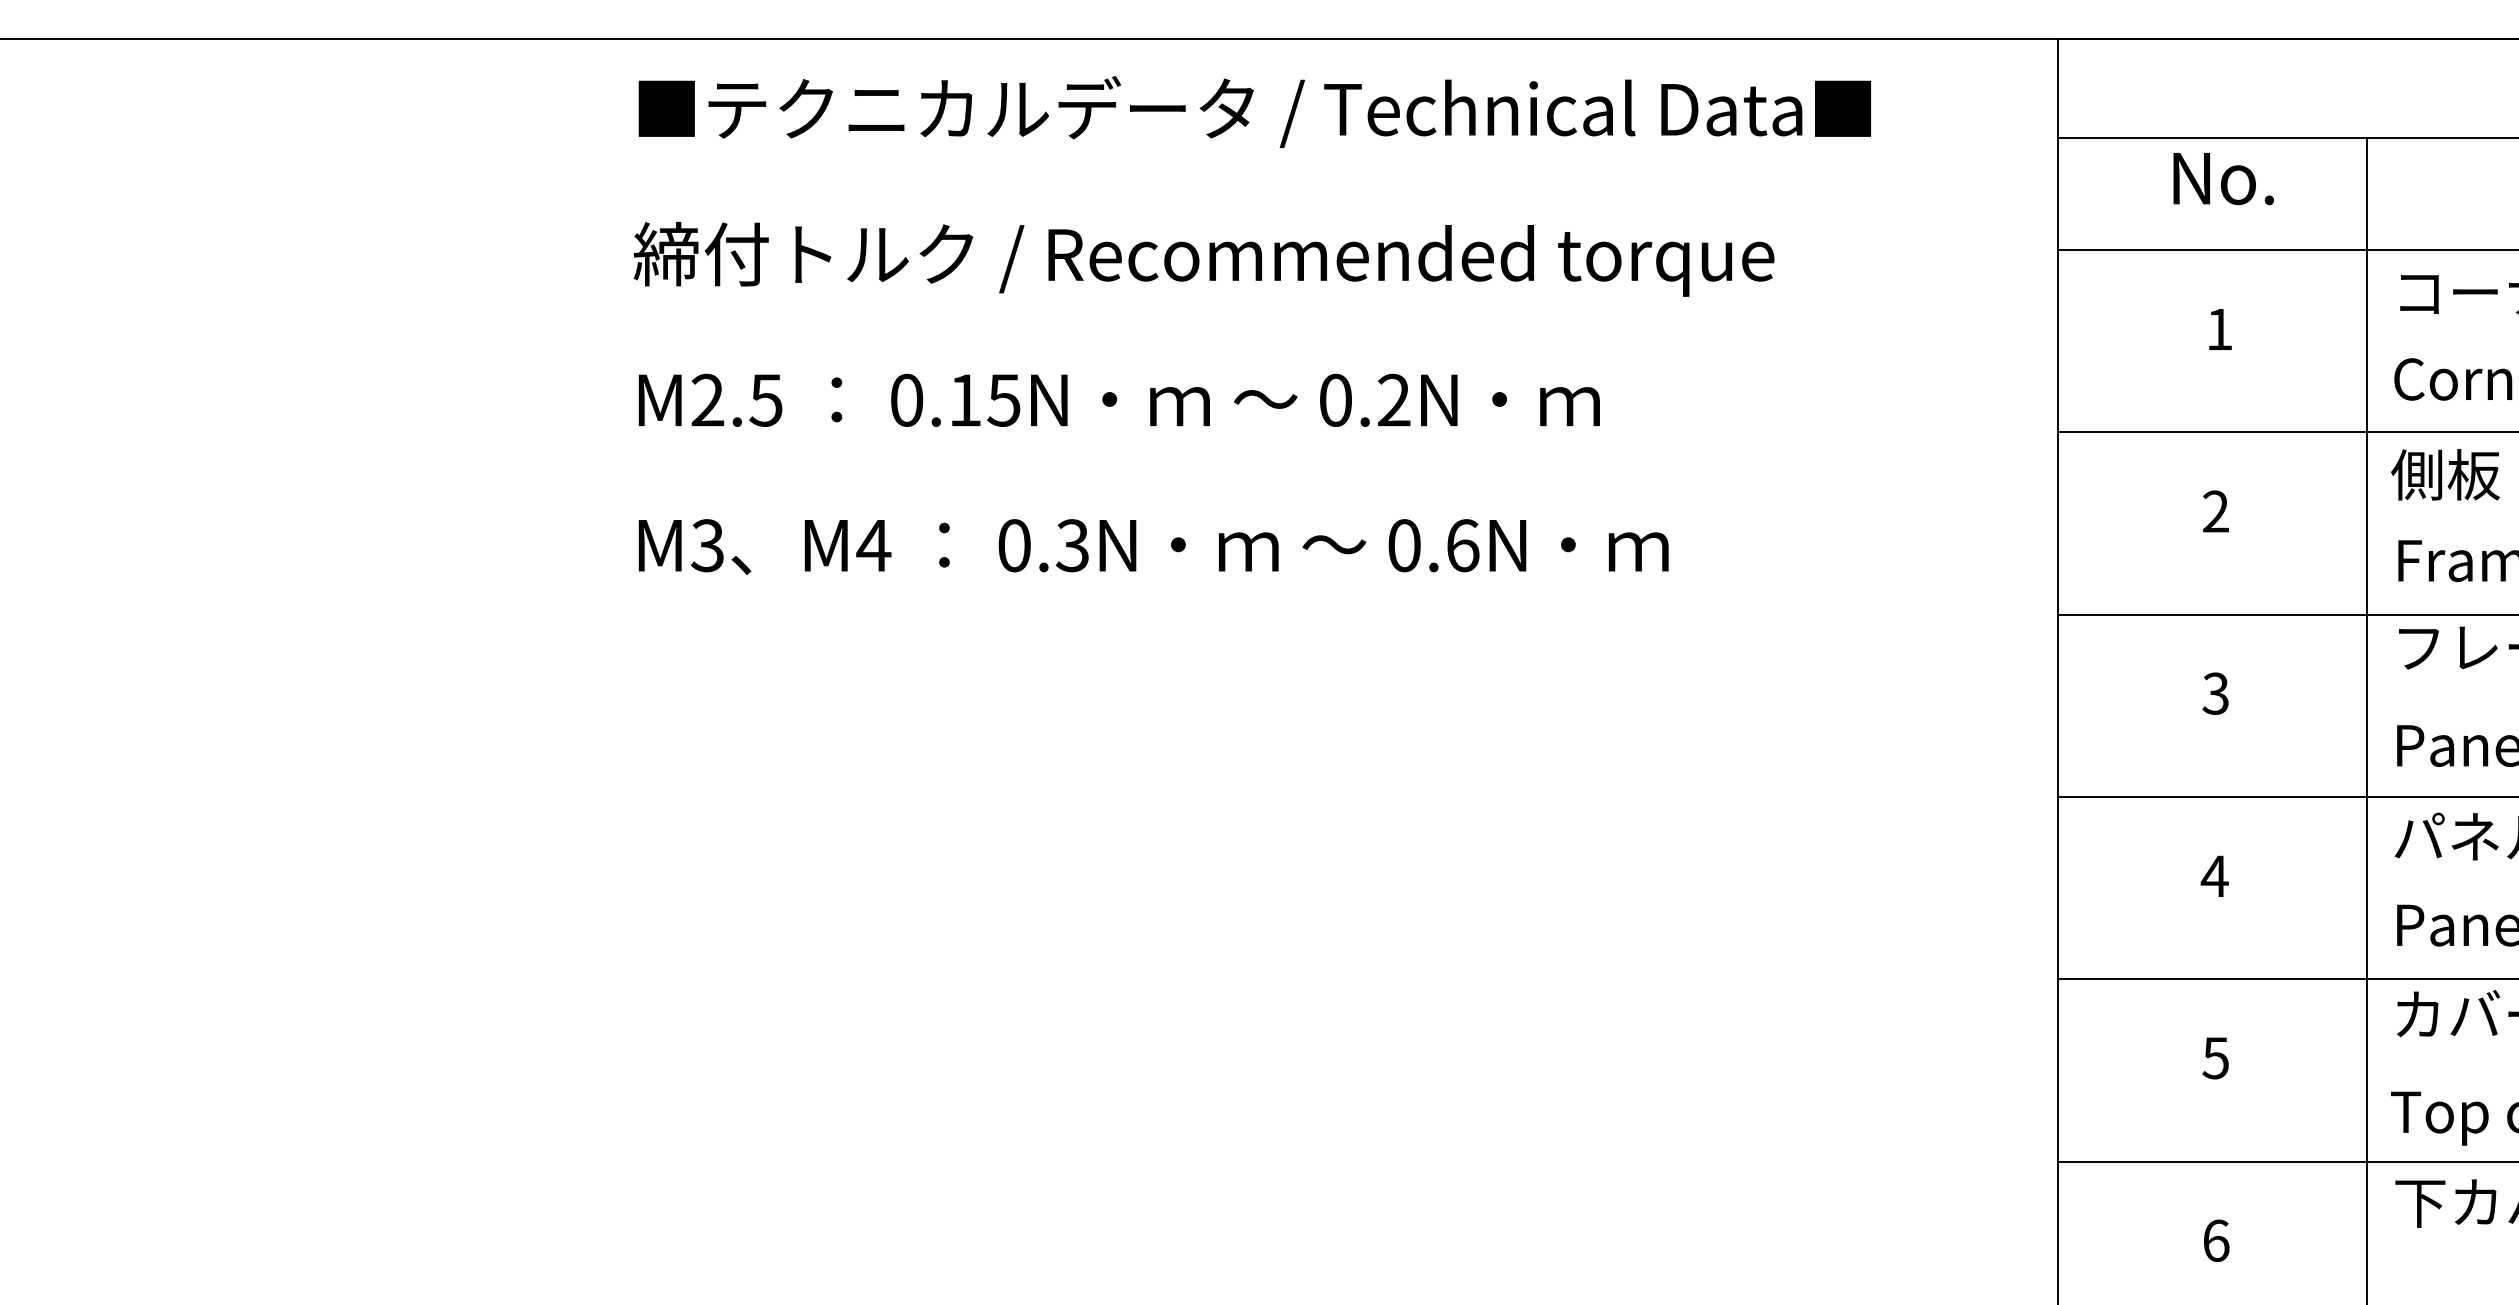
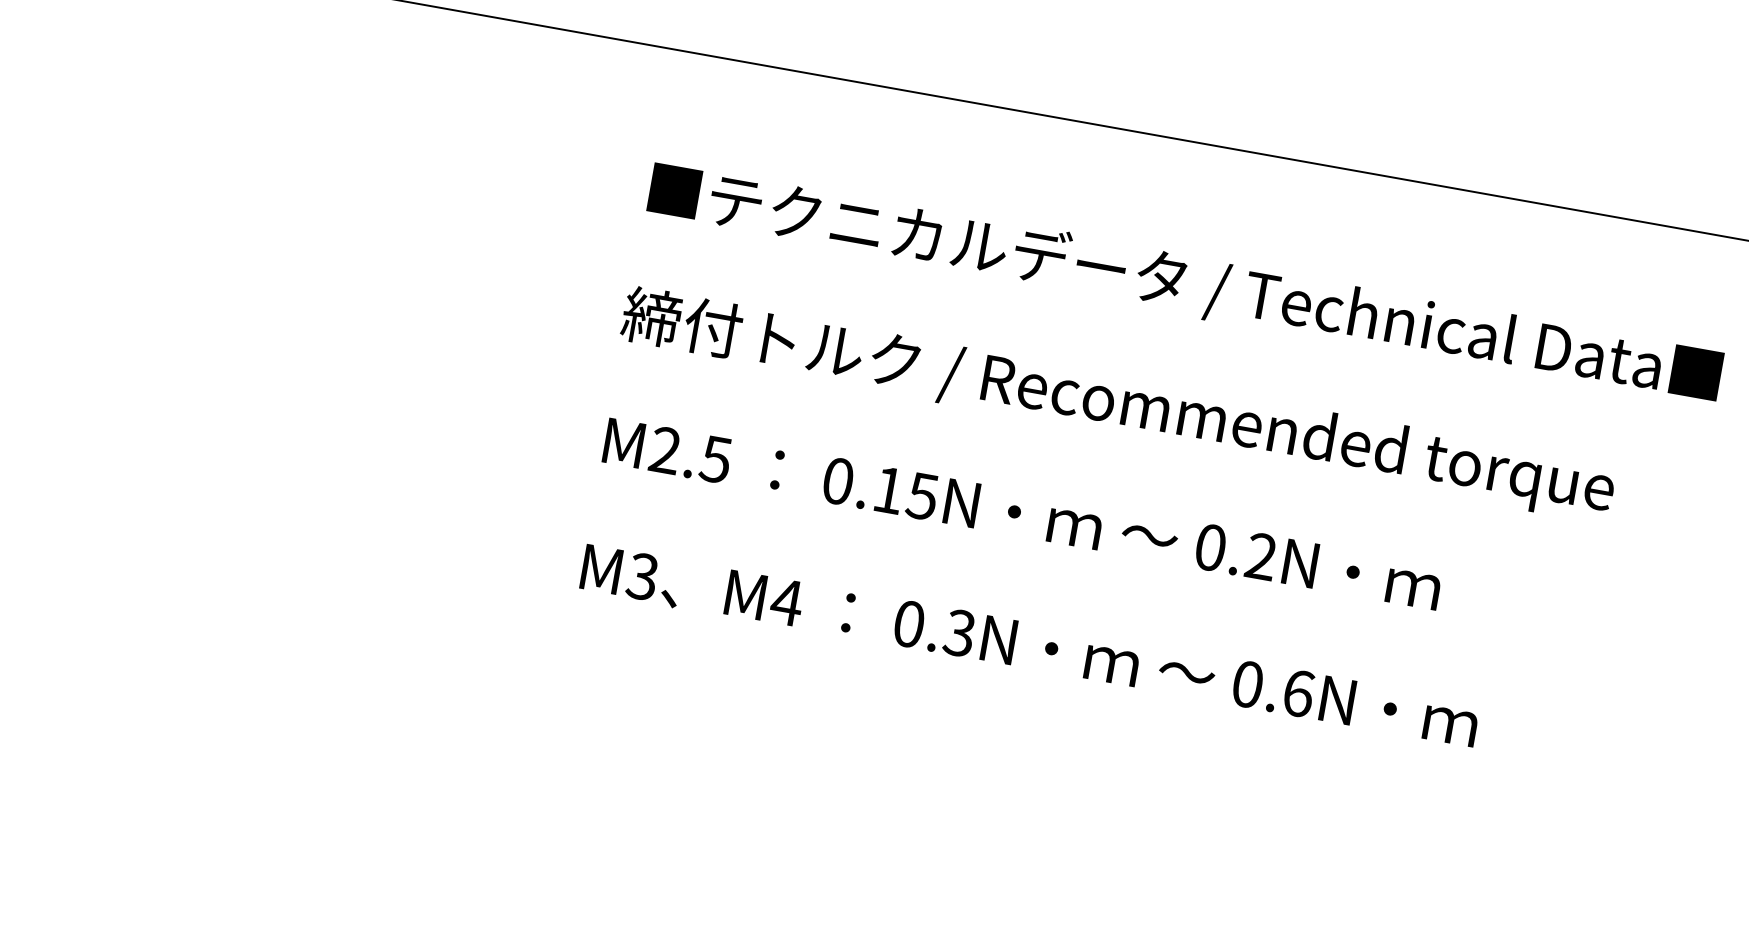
text: (1251, 325) -> (1149, 469), moved

